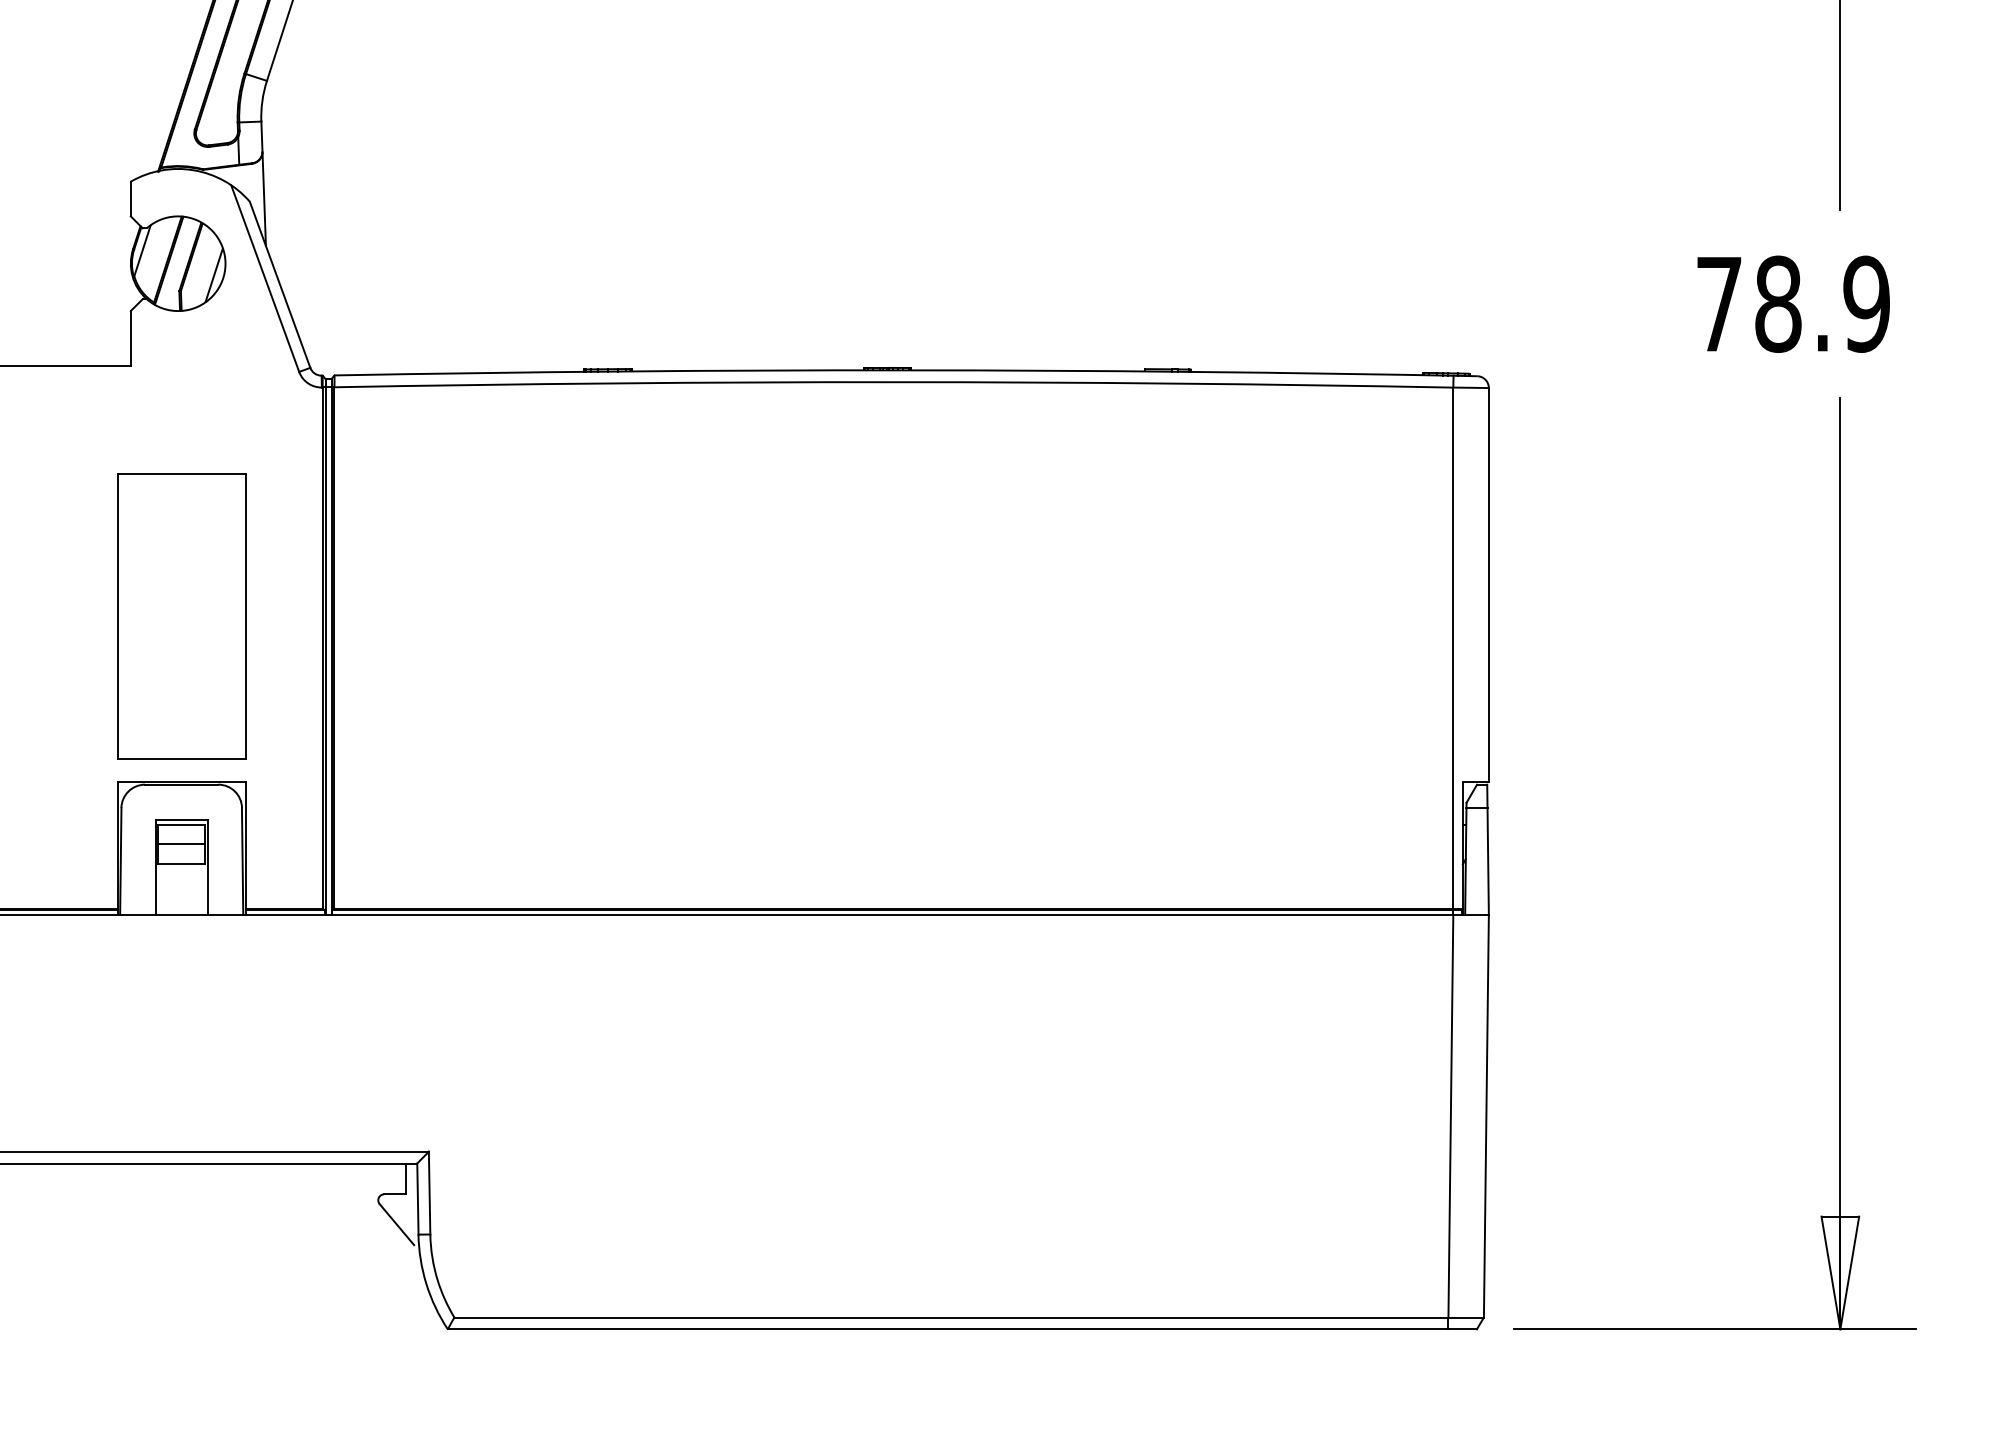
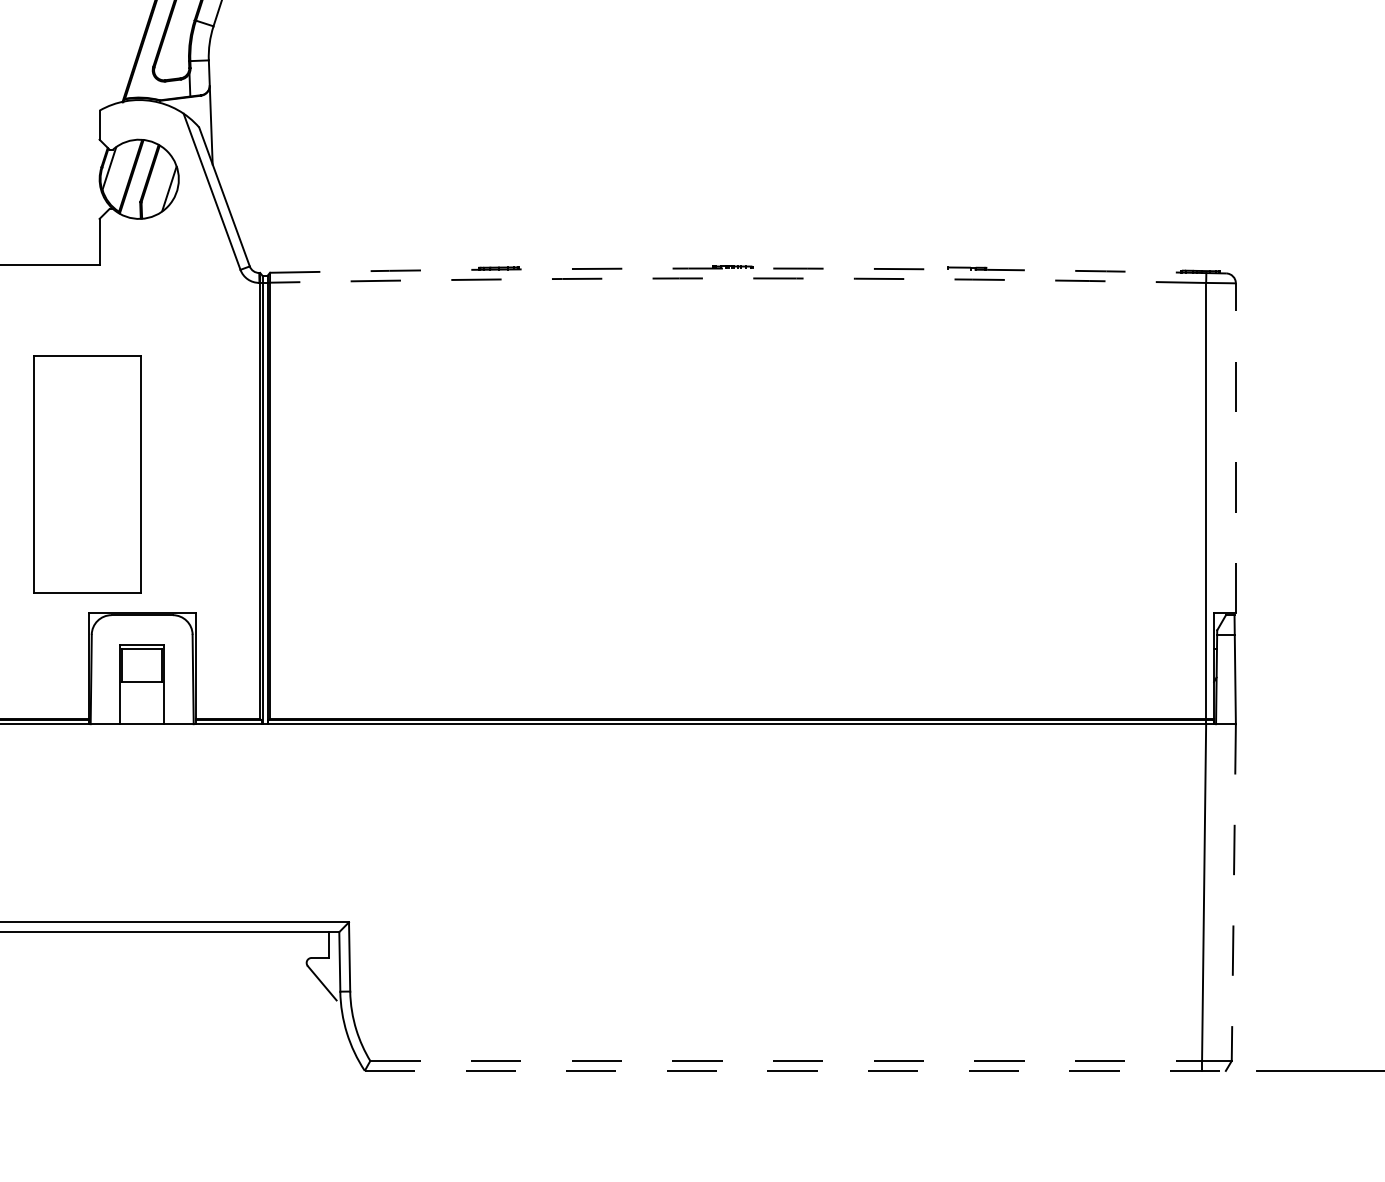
arc: (905, 370) -> (747, 268), solid -> dashed
arc: (893, 382) -> (737, 278), solid -> dashed
line: (1488, 584) -> (1235, 447), solid -> dashed
part: (181, 616) -> (86, 474), moved
line: (181, 843) -> (142, 664), removed
line: (1486, 1116) -> (1233, 892), solid -> dashed
line: (951, 1317) -> (786, 1061), solid -> dashed
line: (962, 1329) -> (795, 1071), solid -> dashed

